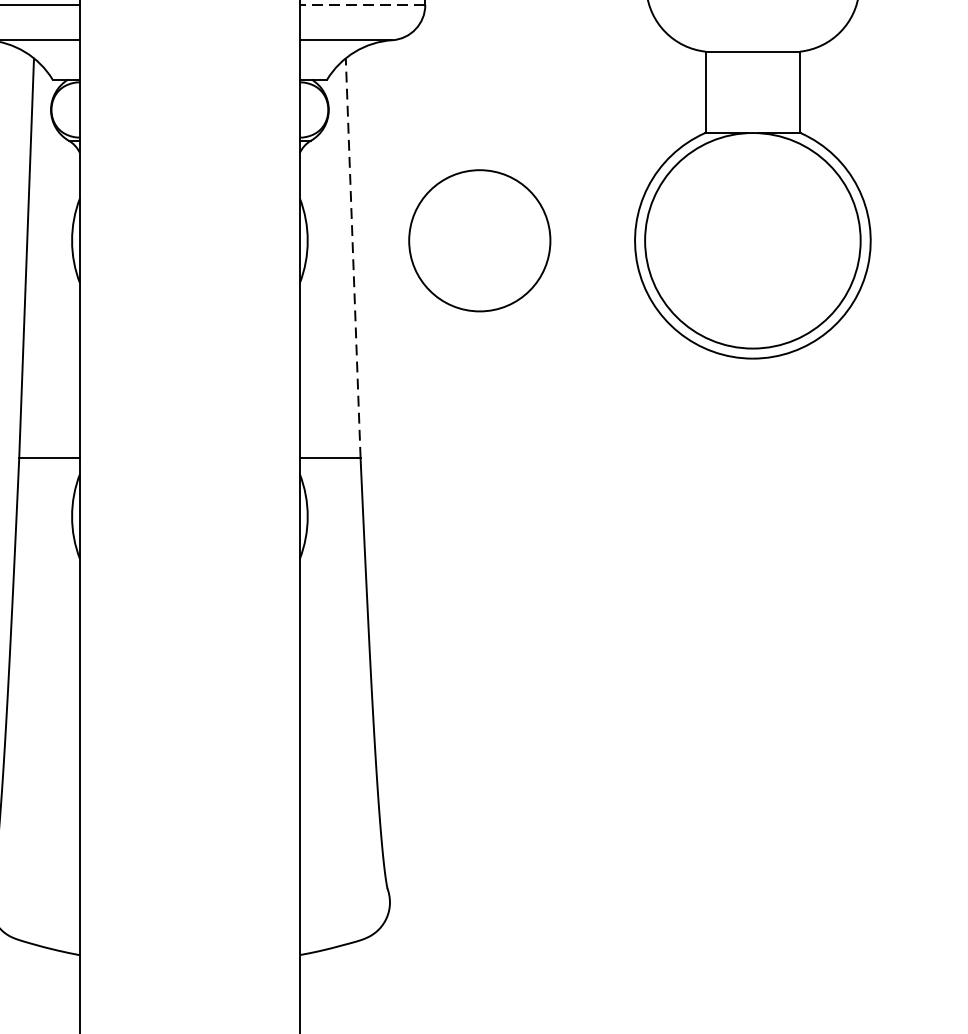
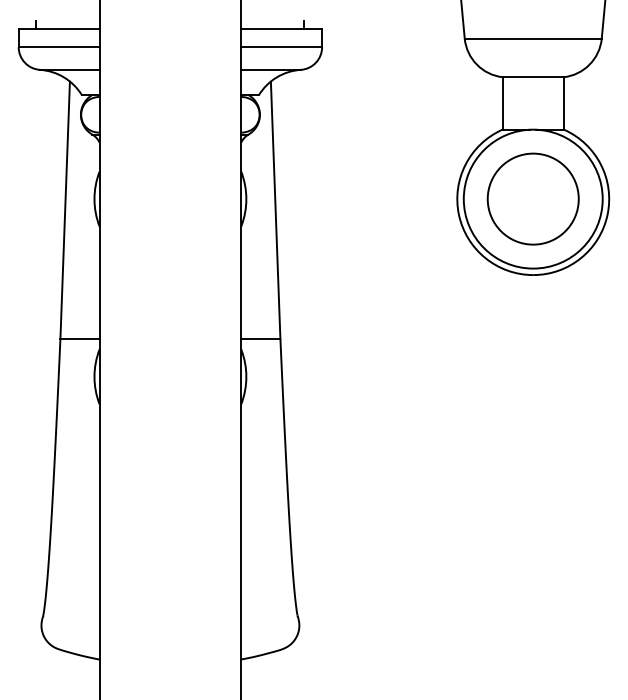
line: (362, 5) -> (281, 47), dashed -> solid
circle: (478, 239) -> (532, 198), moved
line: (352, 258) -> (275, 210), dashed -> solid

